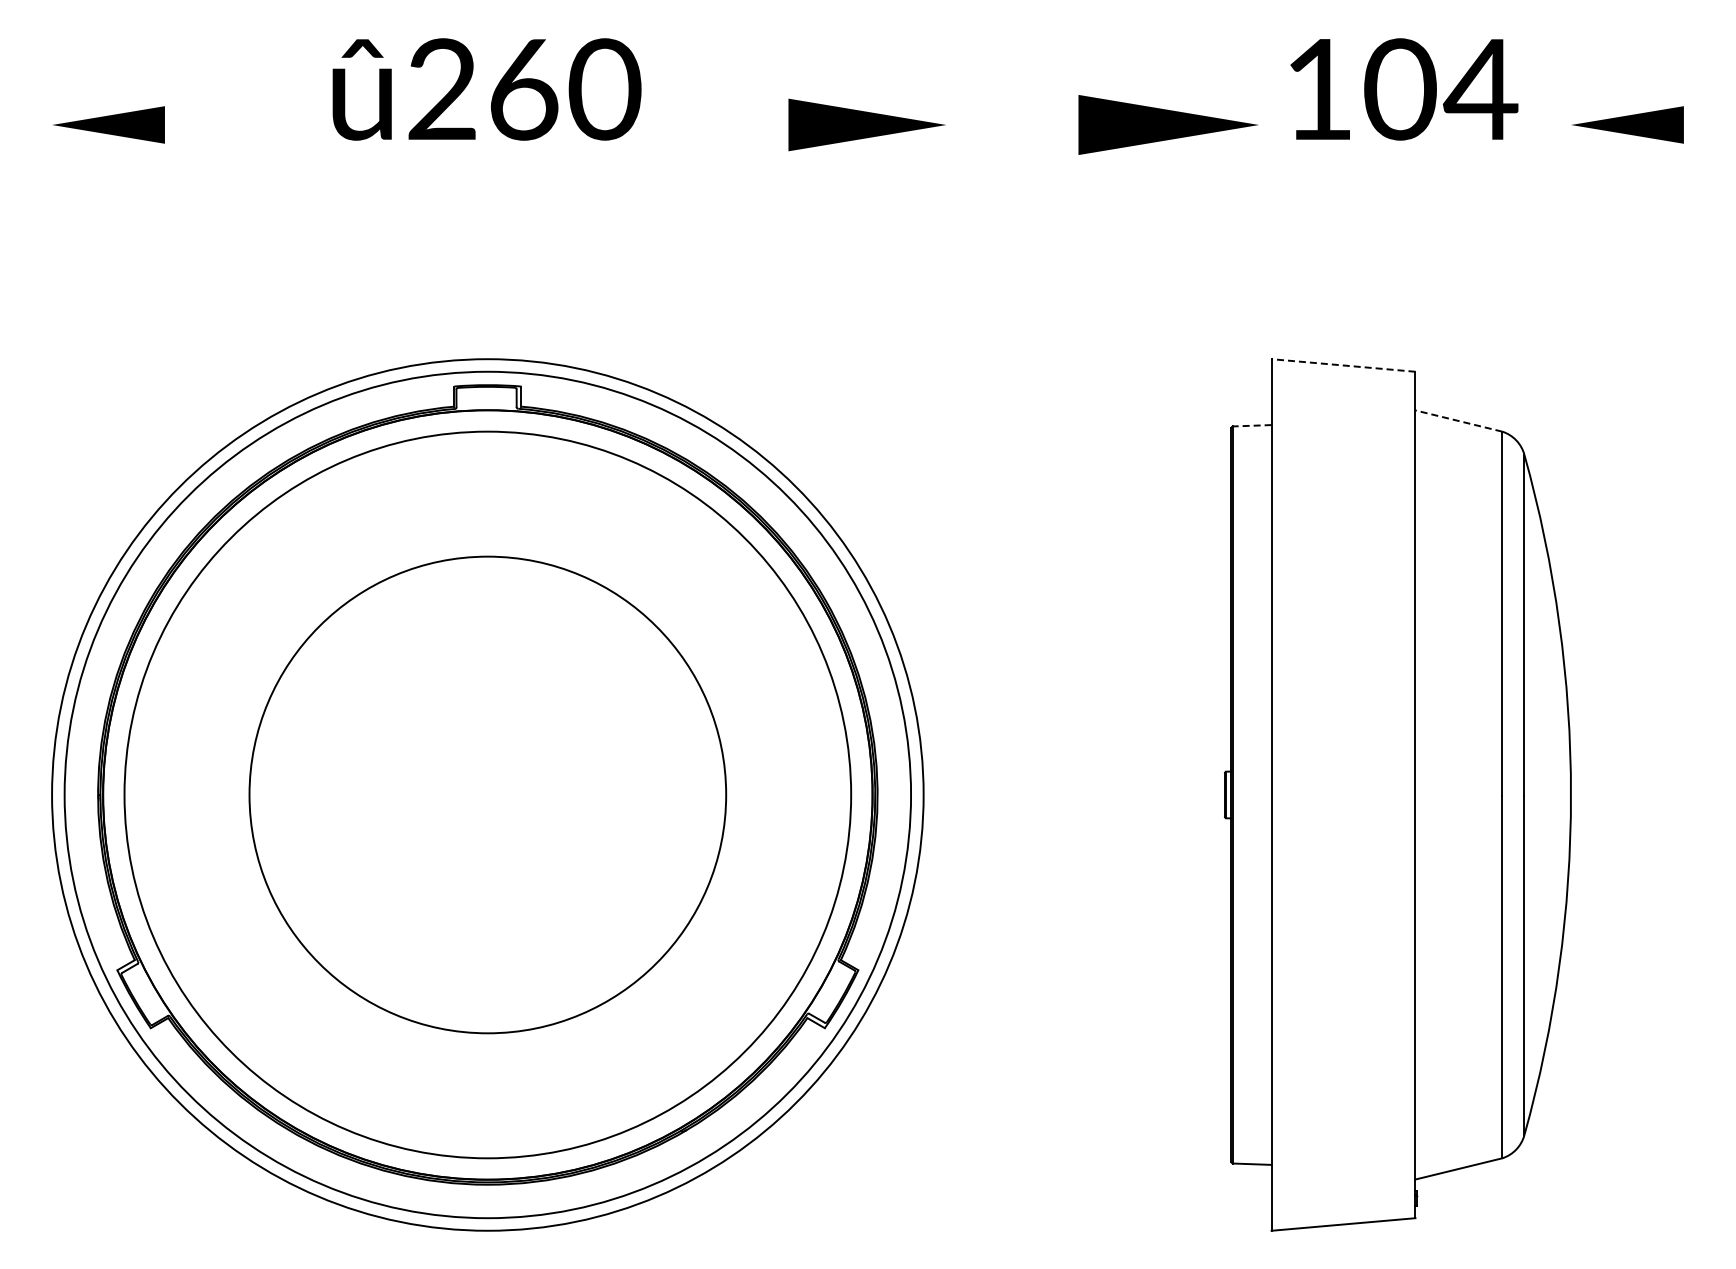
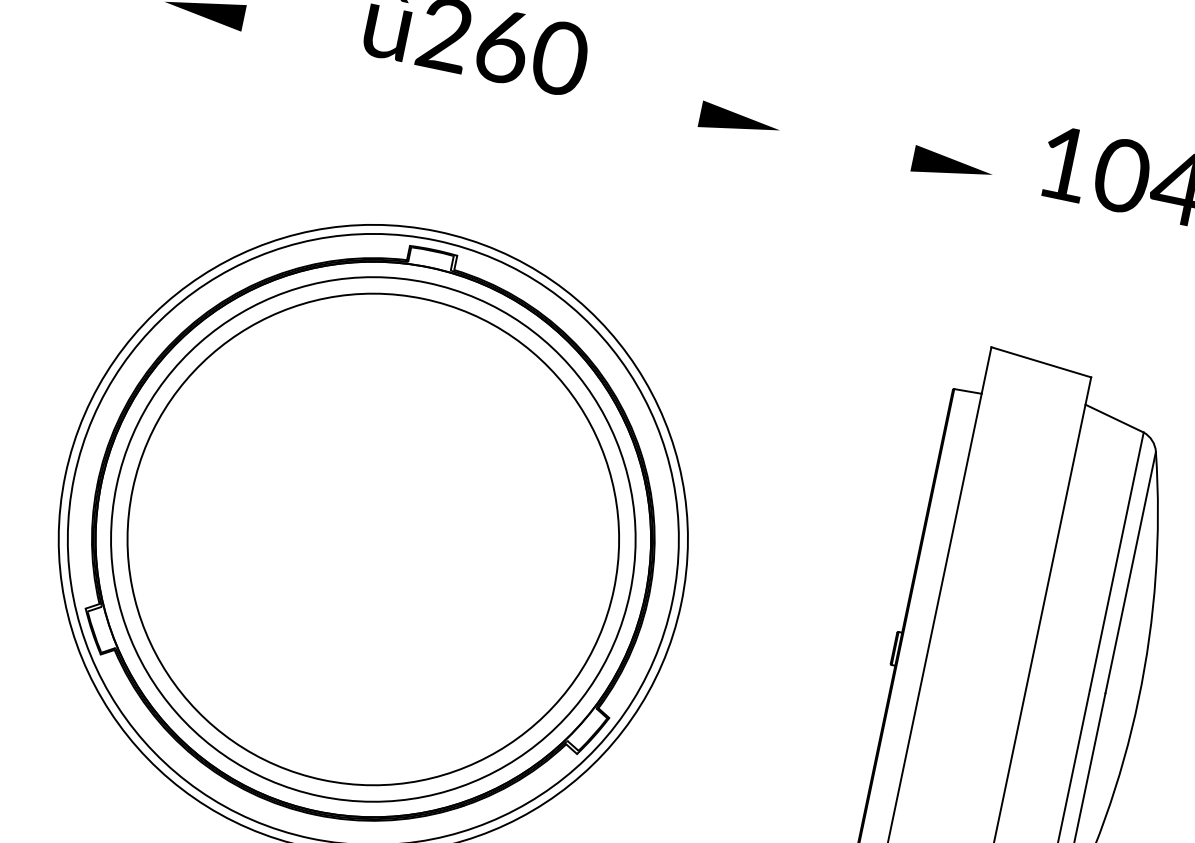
part: (866, 124) -> (739, 121), size x0.71
part: (1167, 124) -> (952, 166), size x0.62
line: (1343, 365) -> (1041, 362), dashed -> solid
line: (1458, 421) -> (1114, 418), dashed -> solid
line: (1251, 425) -> (967, 391), dashed -> solid
circle: (487, 794) -> (373, 539), size x1.43

